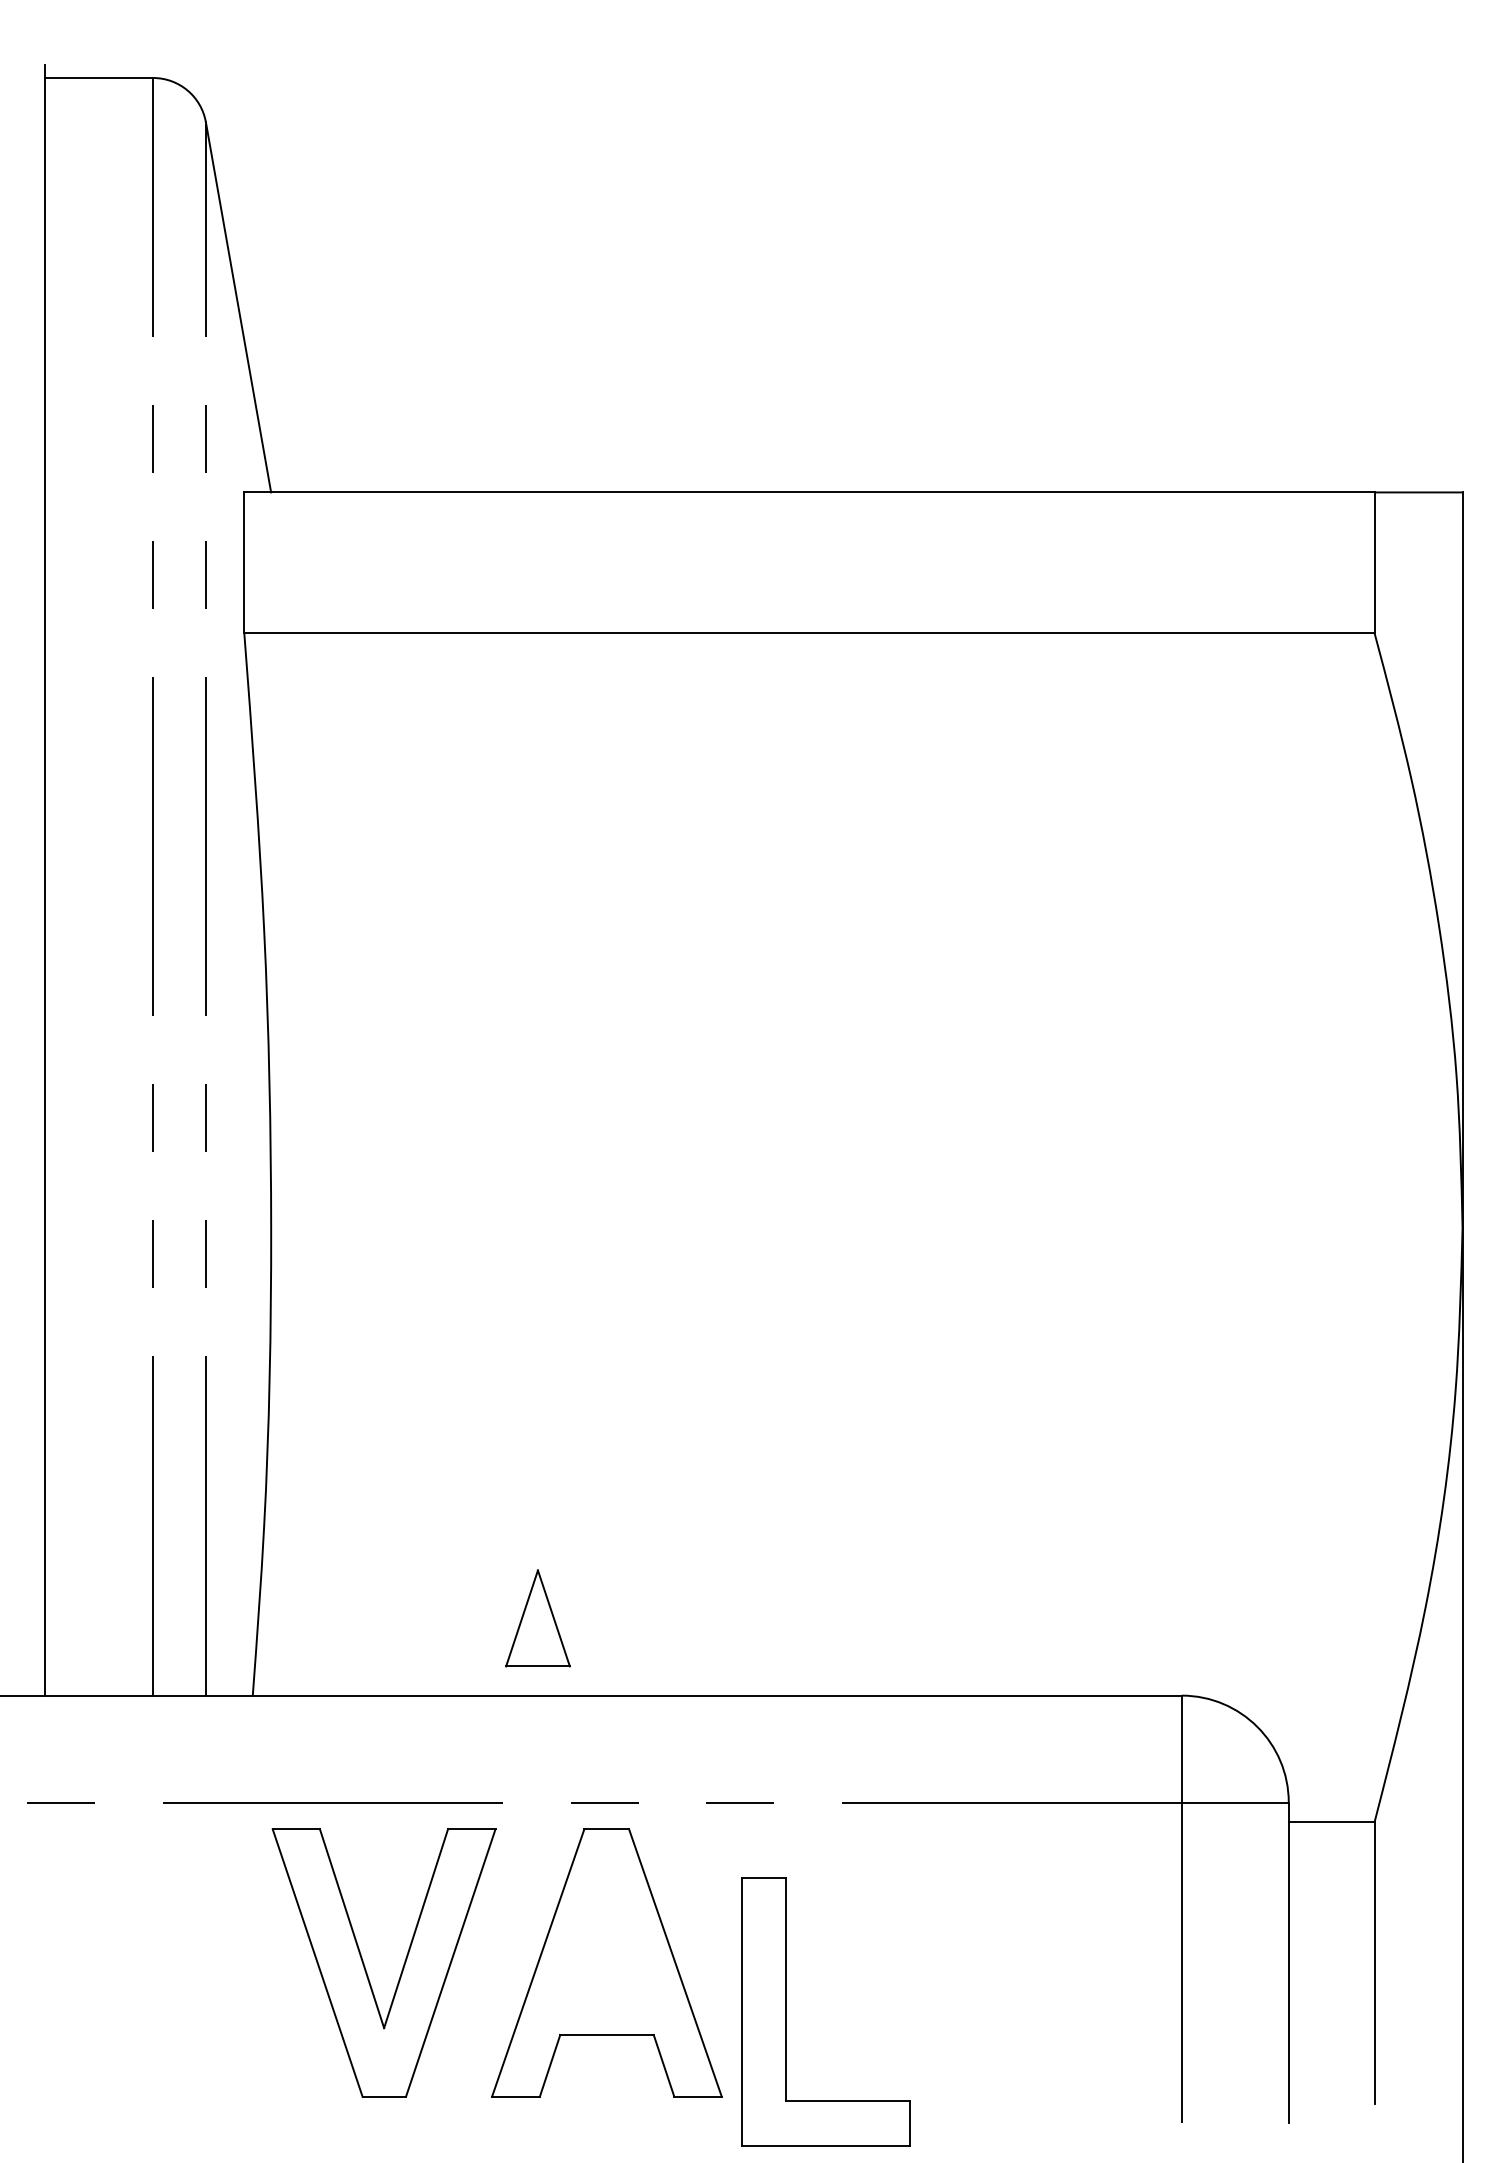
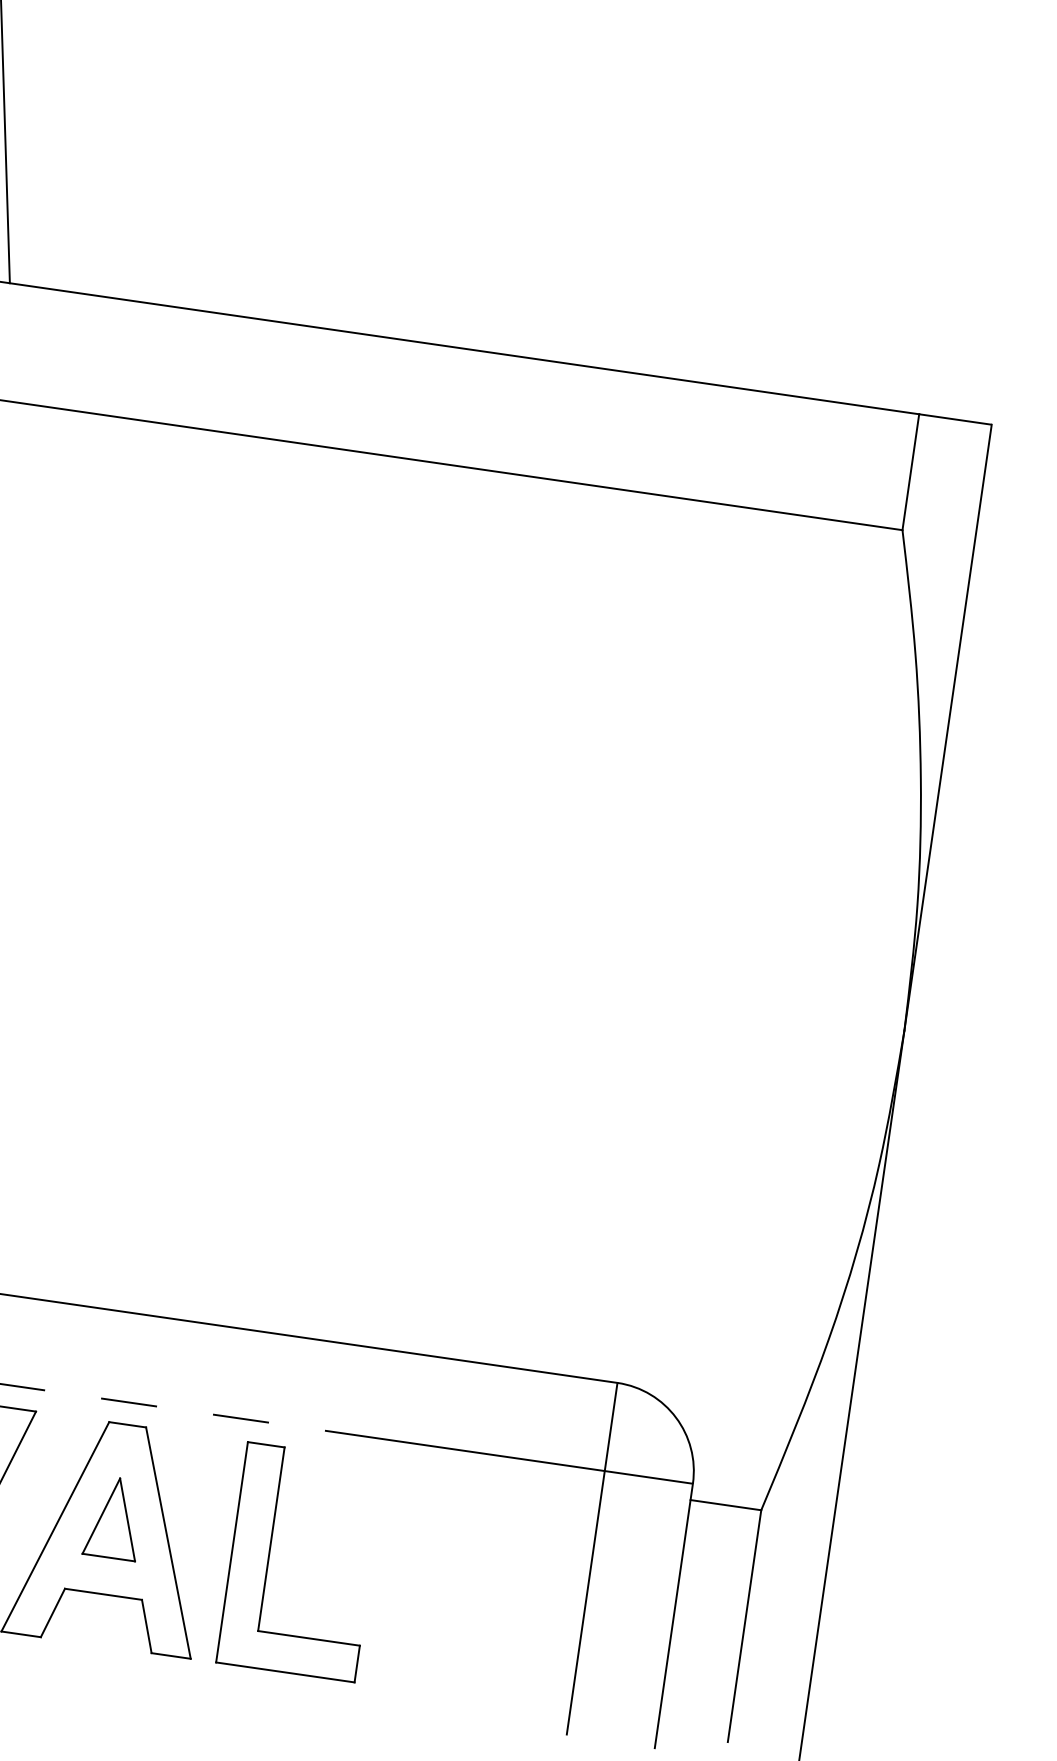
part: (537, 1618) -> (114, 1518), moved
part: (786, 2011) -> (269, 1557), moved

